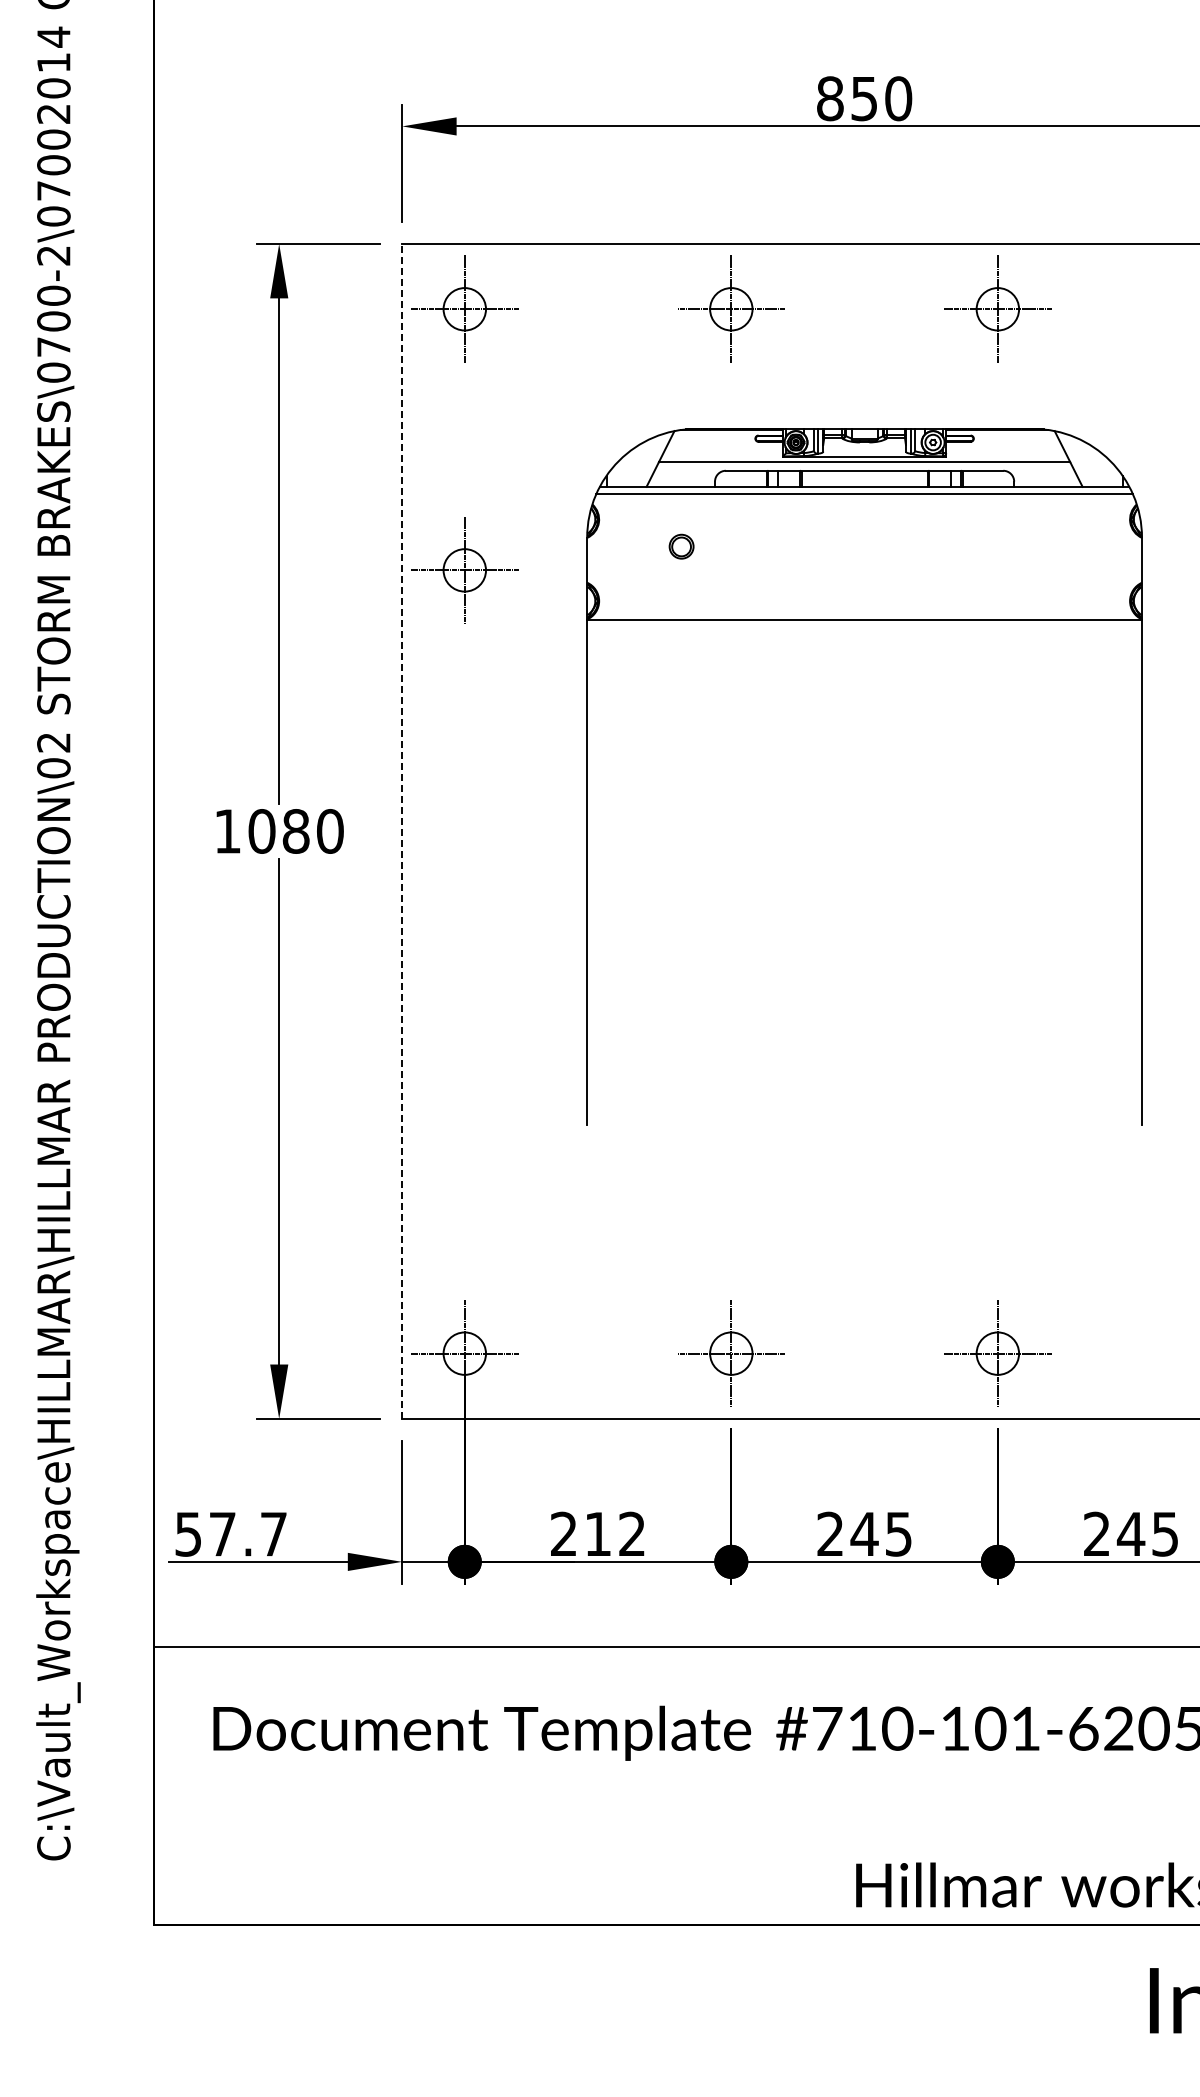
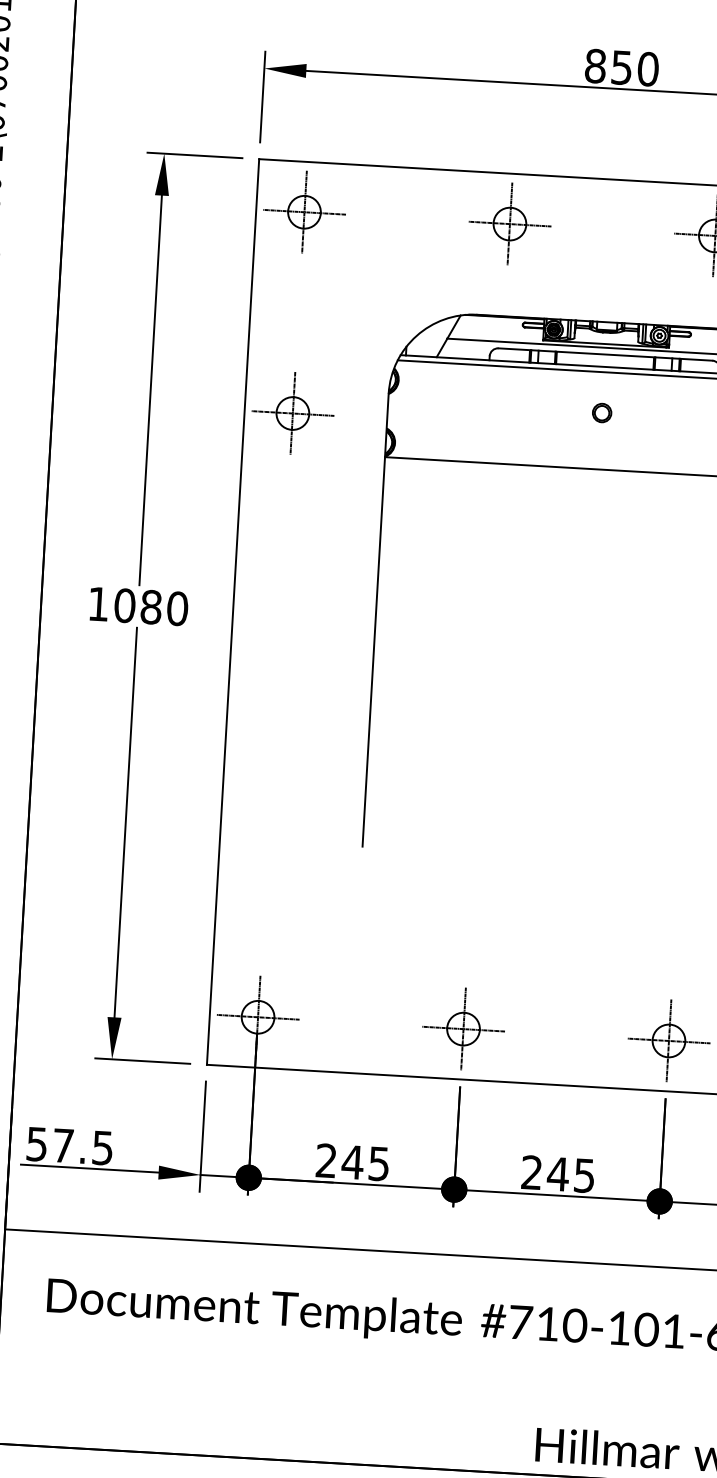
part: (681, 546) -> (602, 412), moved
line: (402, 830) -> (233, 611), dashed -> solid
text: (613, 1533) -> (364, 1162), 212 -> 245
text: (273, 1534) -> (102, 1148), 57.7 -> 57.5

